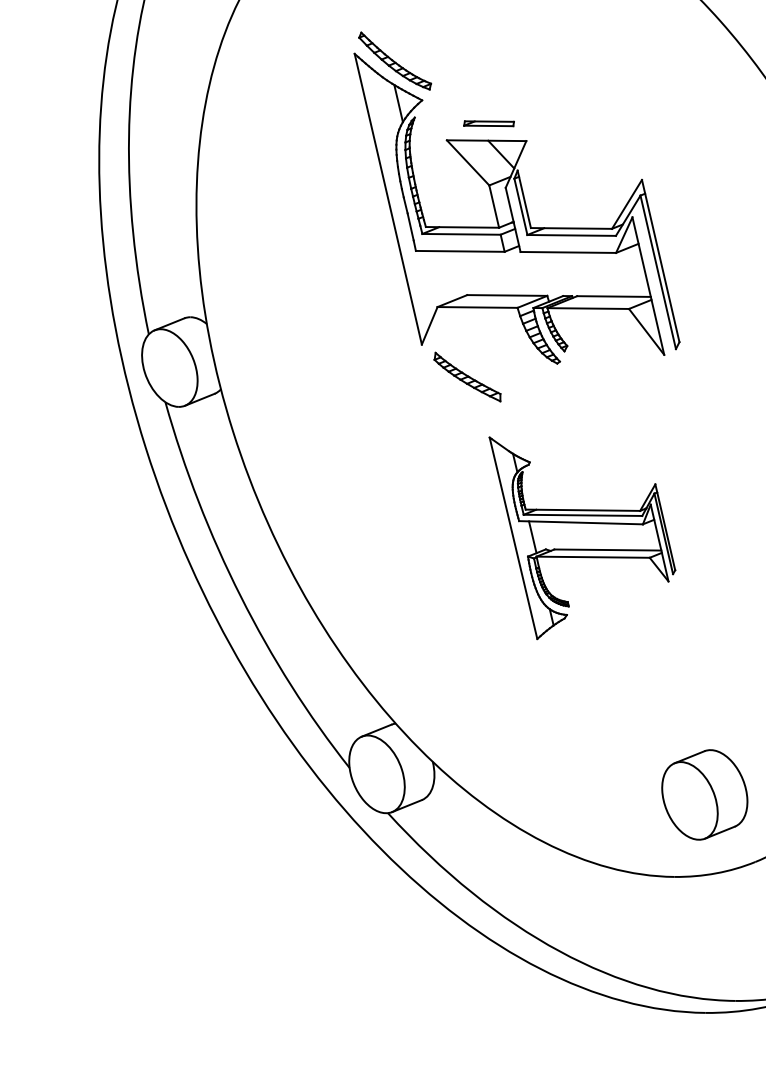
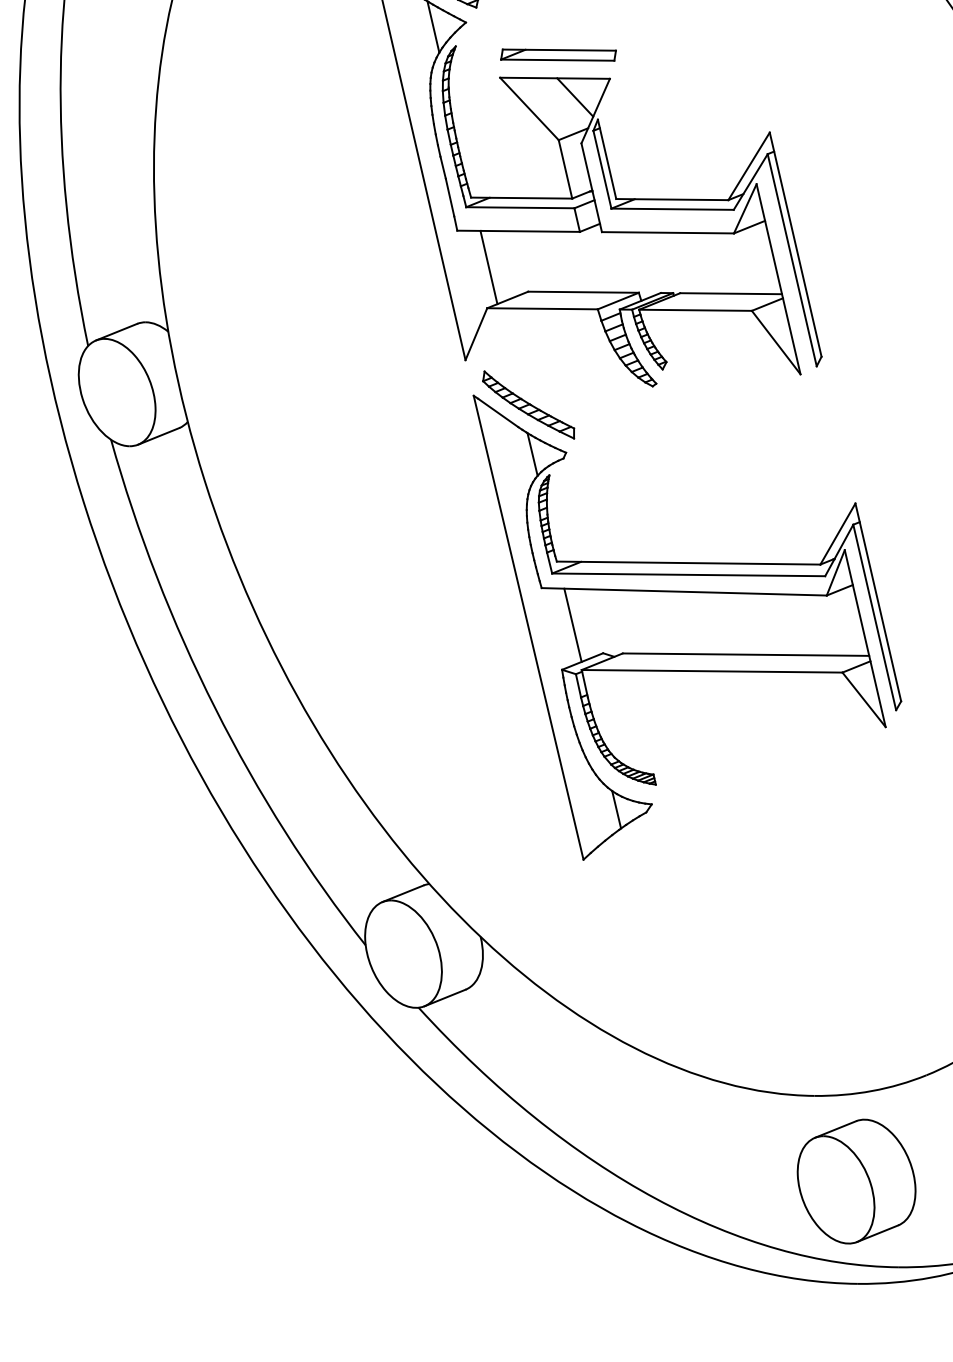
part: (488, 123) -> (557, 54), size x1.67
line: (438, 277) -> (488, 267), added
part: (582, 538) -> (687, 628), size x1.67
part: (704, 794) -> (856, 1181), moved

